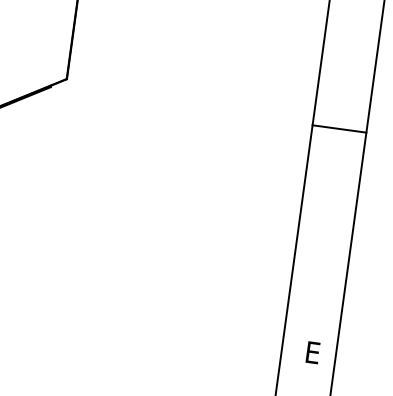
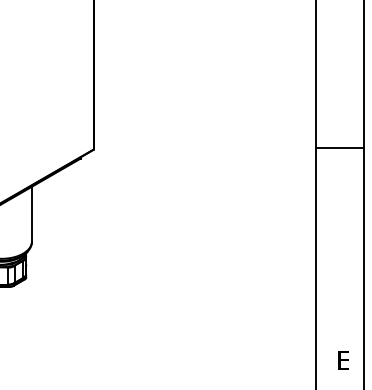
line: (338, 128) -> (339, 147), moved

